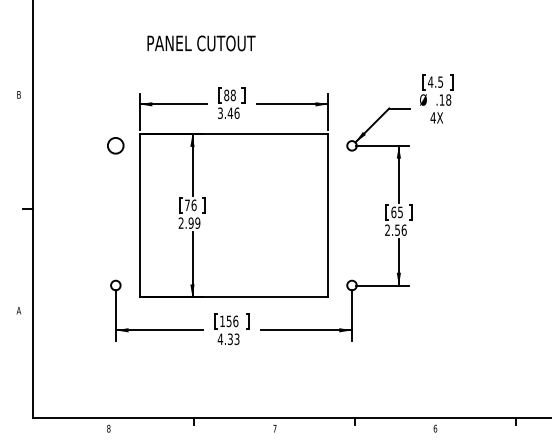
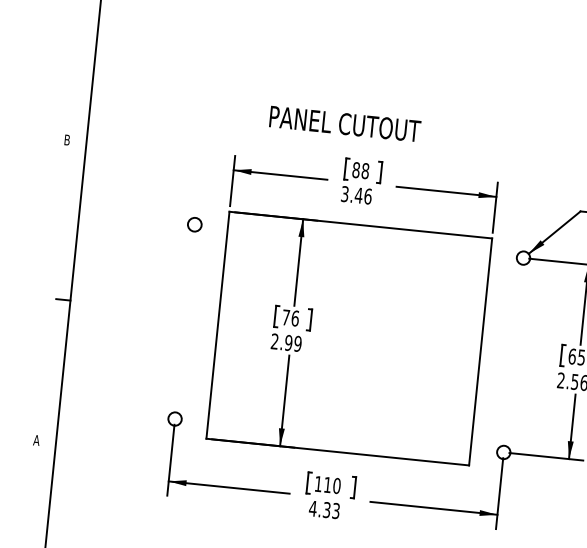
text: (201, 43) -> (345, 124), moved
circle: (115, 145) -> (194, 224), size x0.62
text: (232, 321) -> (332, 485), 156 -> 110

